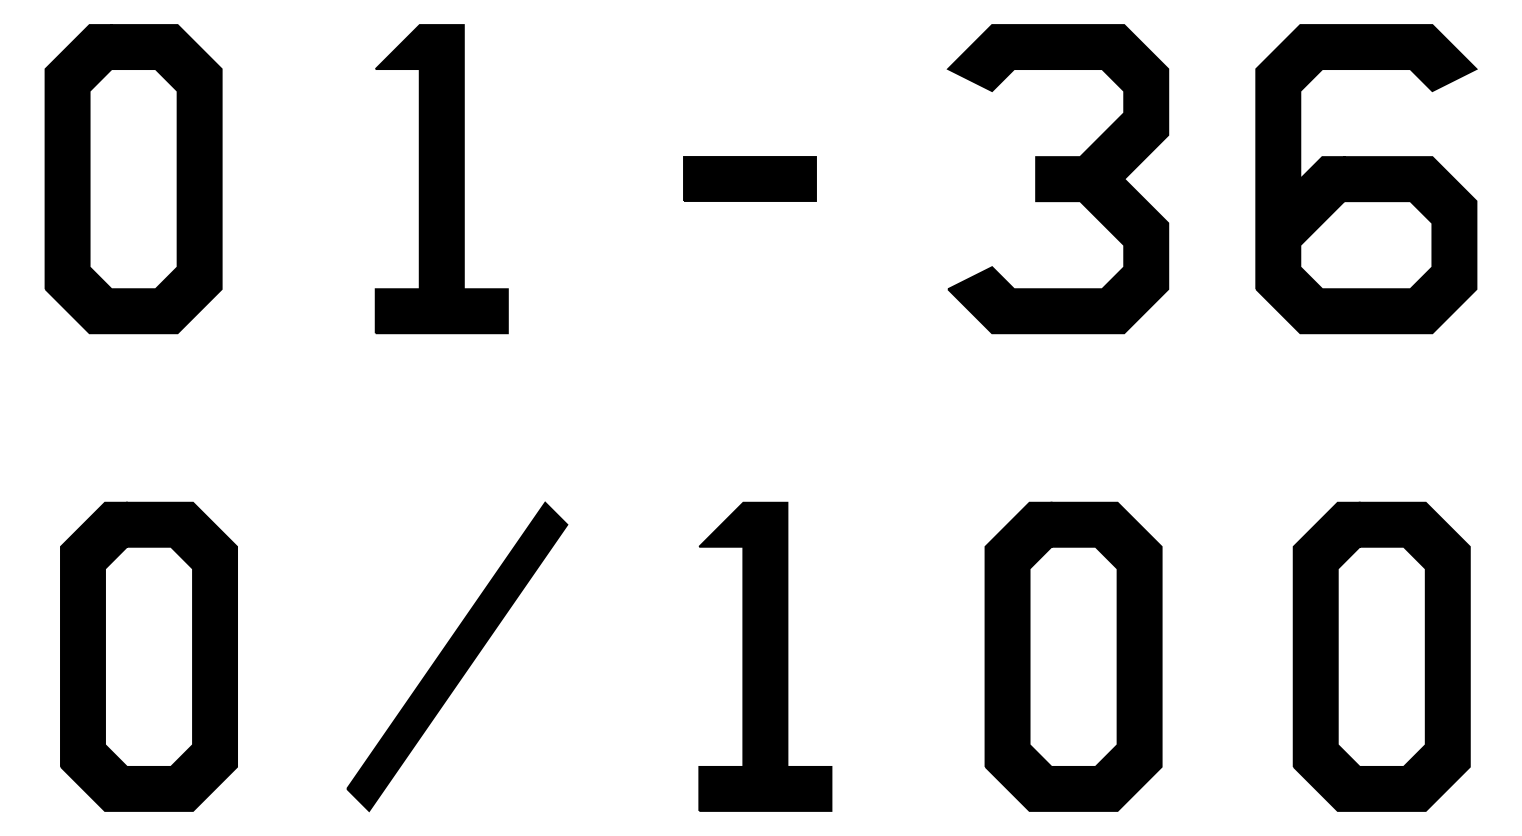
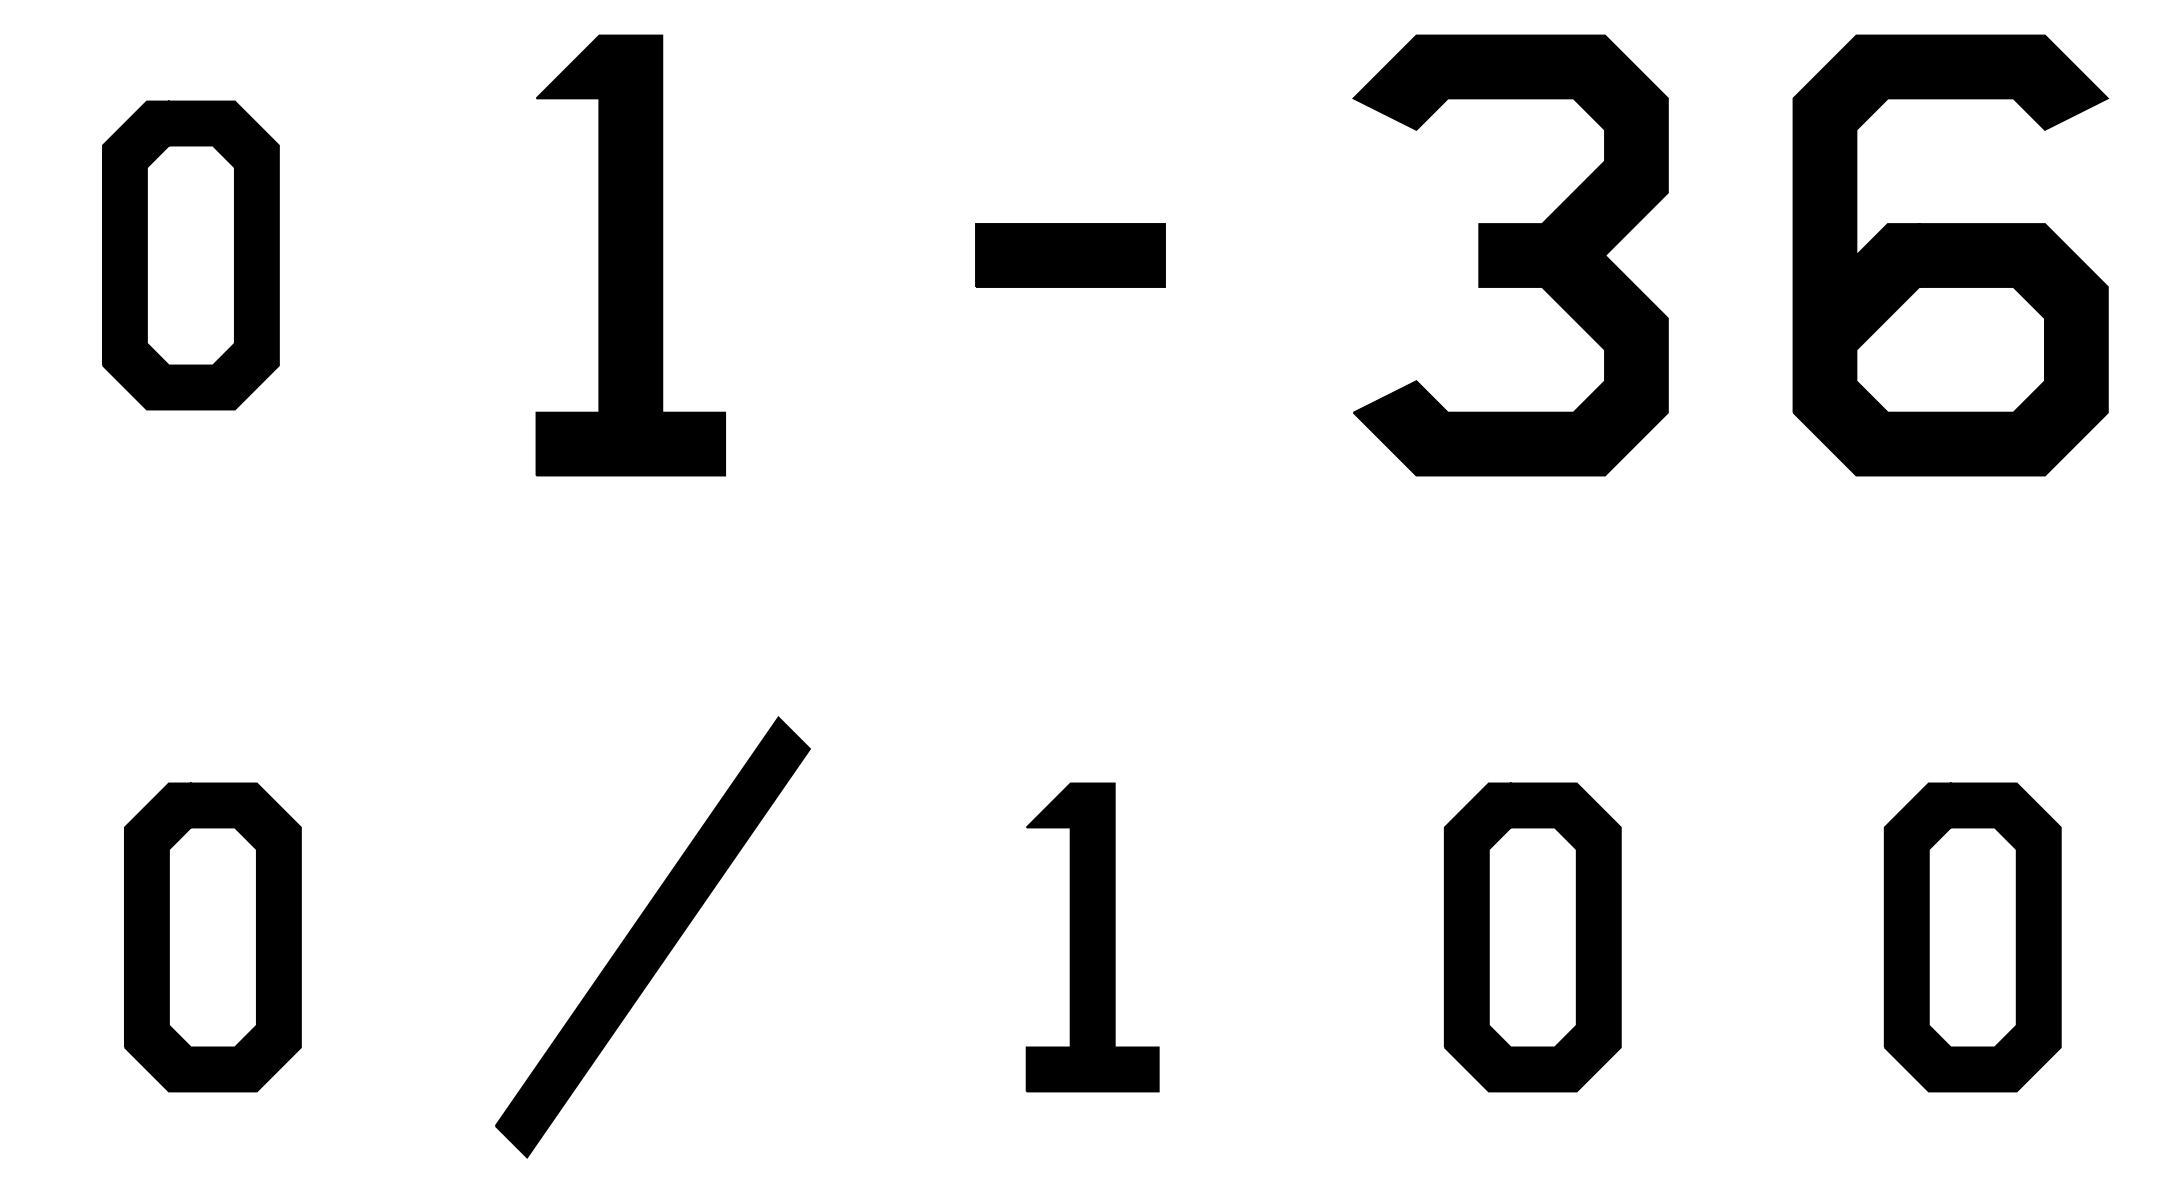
part: (133, 179) -> (190, 255), size x0.7
part: (148, 656) -> (212, 937), size x0.7
part: (765, 656) -> (1092, 937), size x0.7
part: (1073, 656) -> (1532, 937), size x0.7
part: (1381, 656) -> (1972, 937), size x0.7

